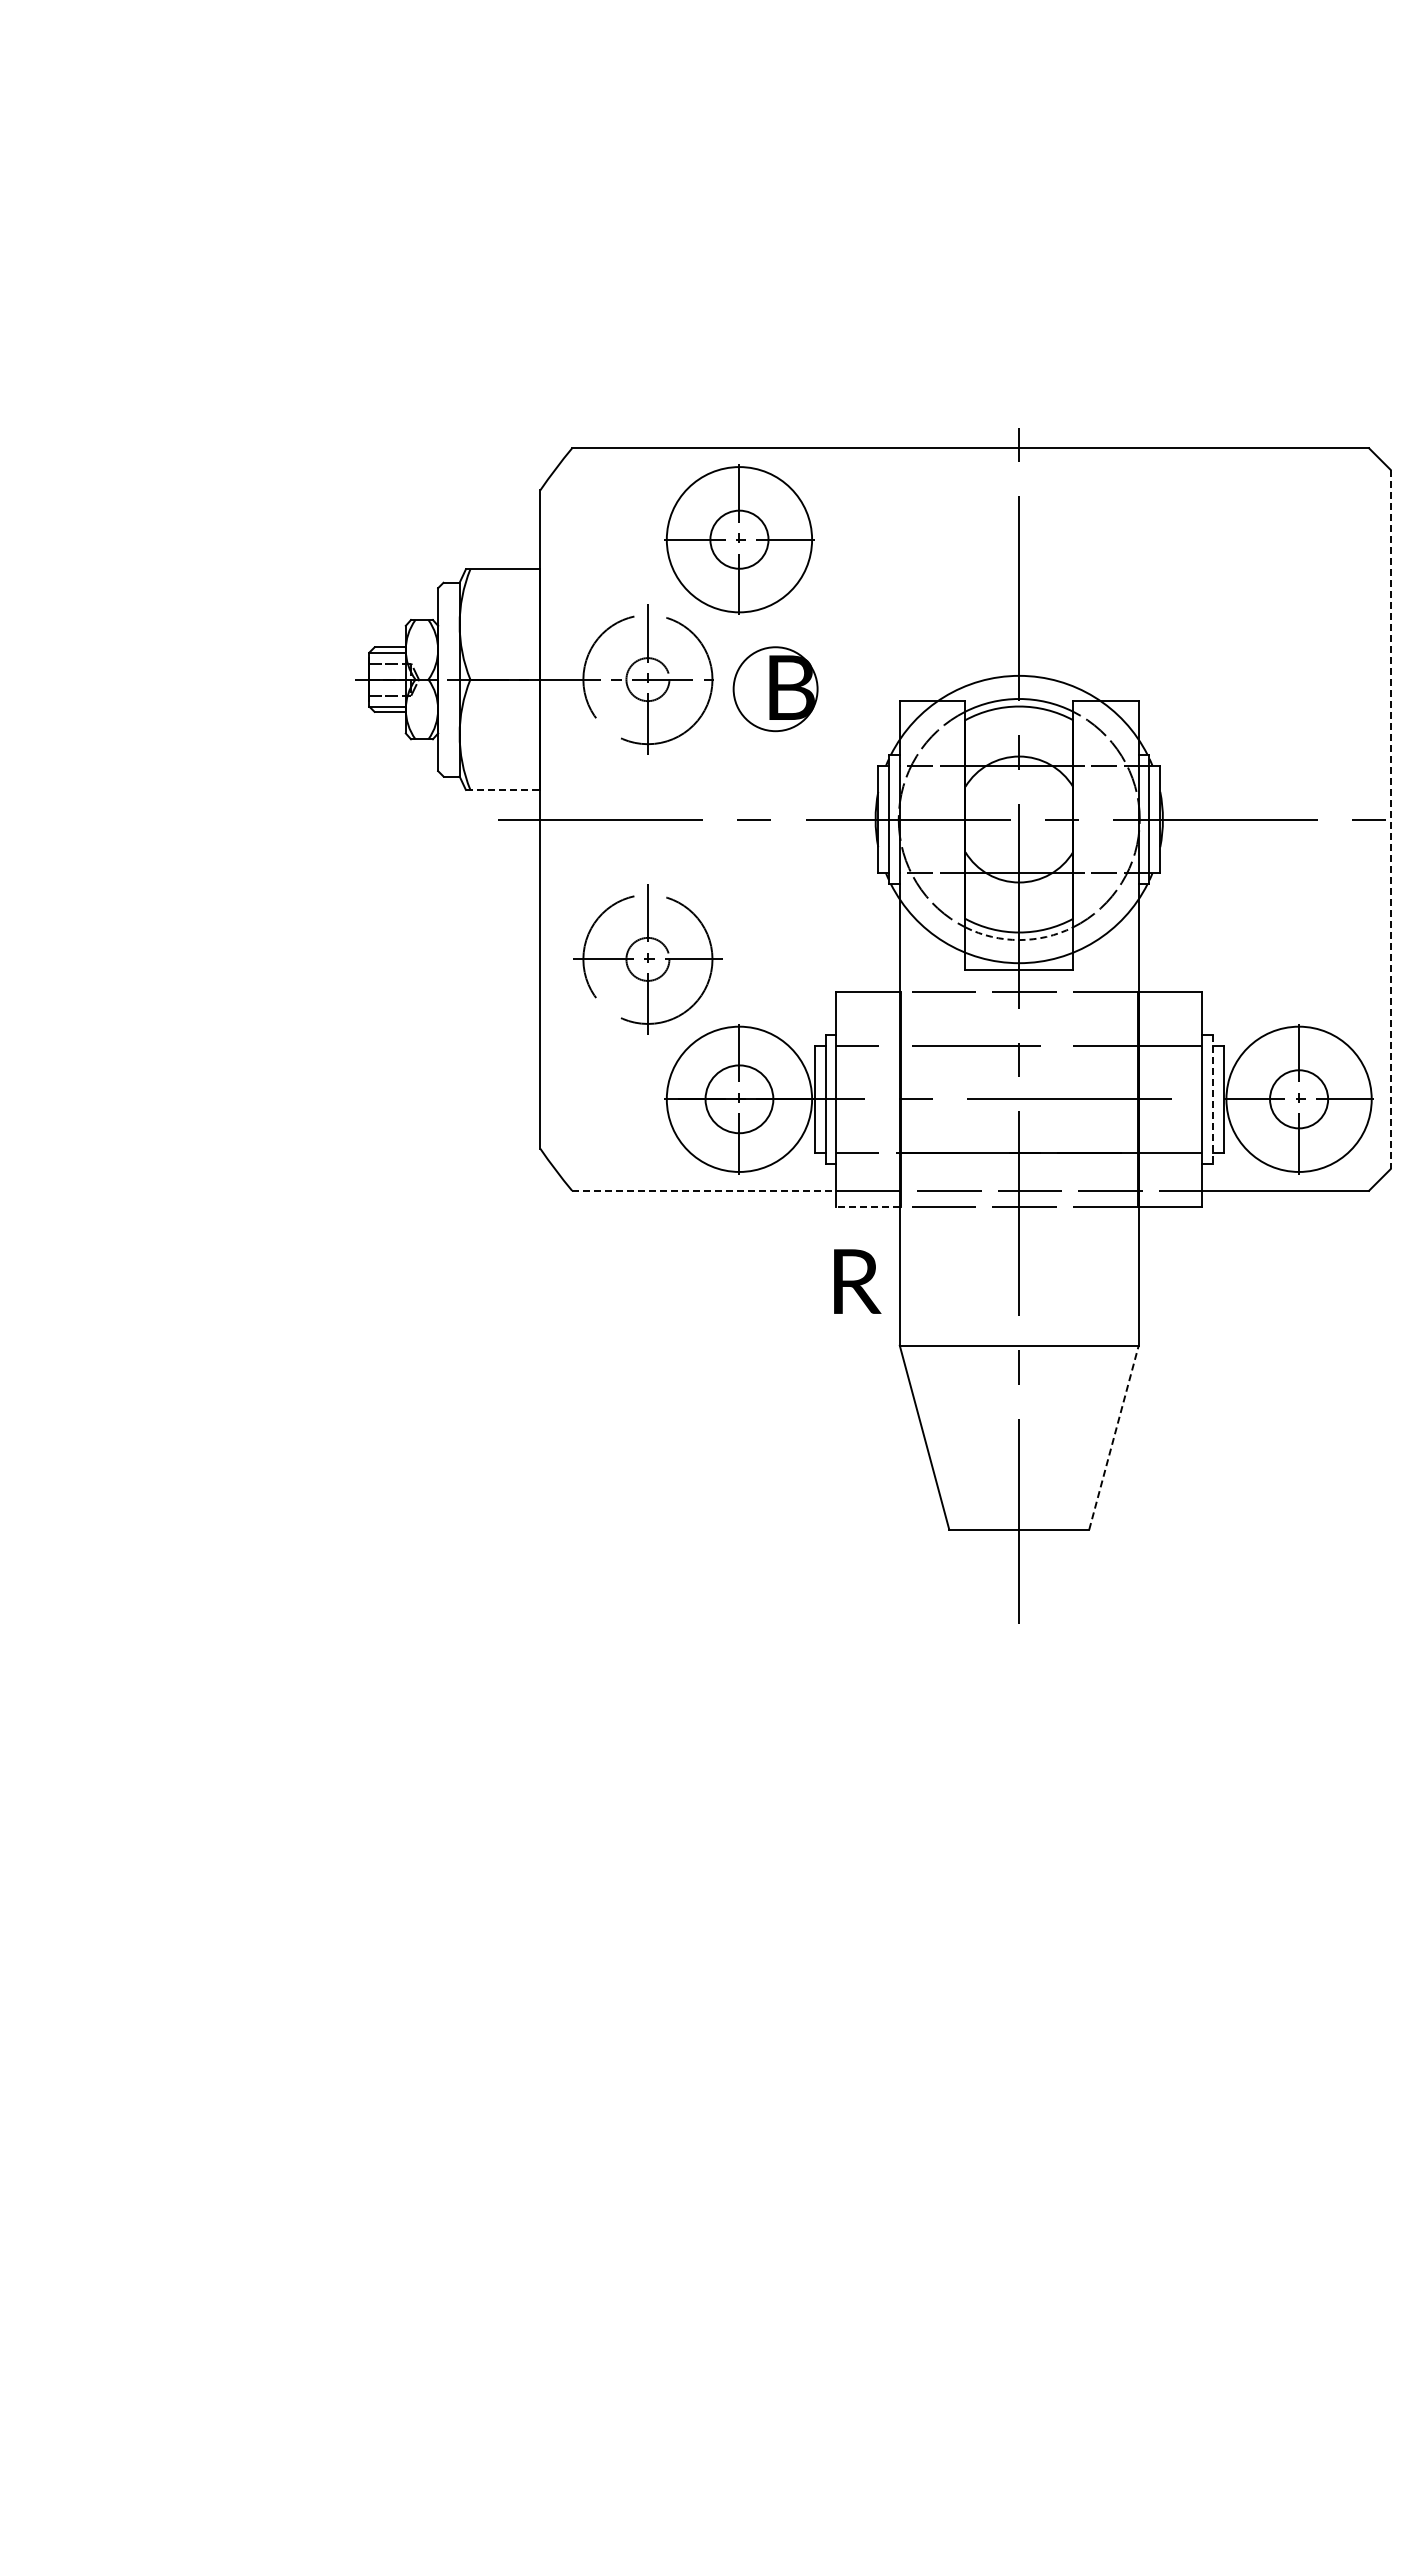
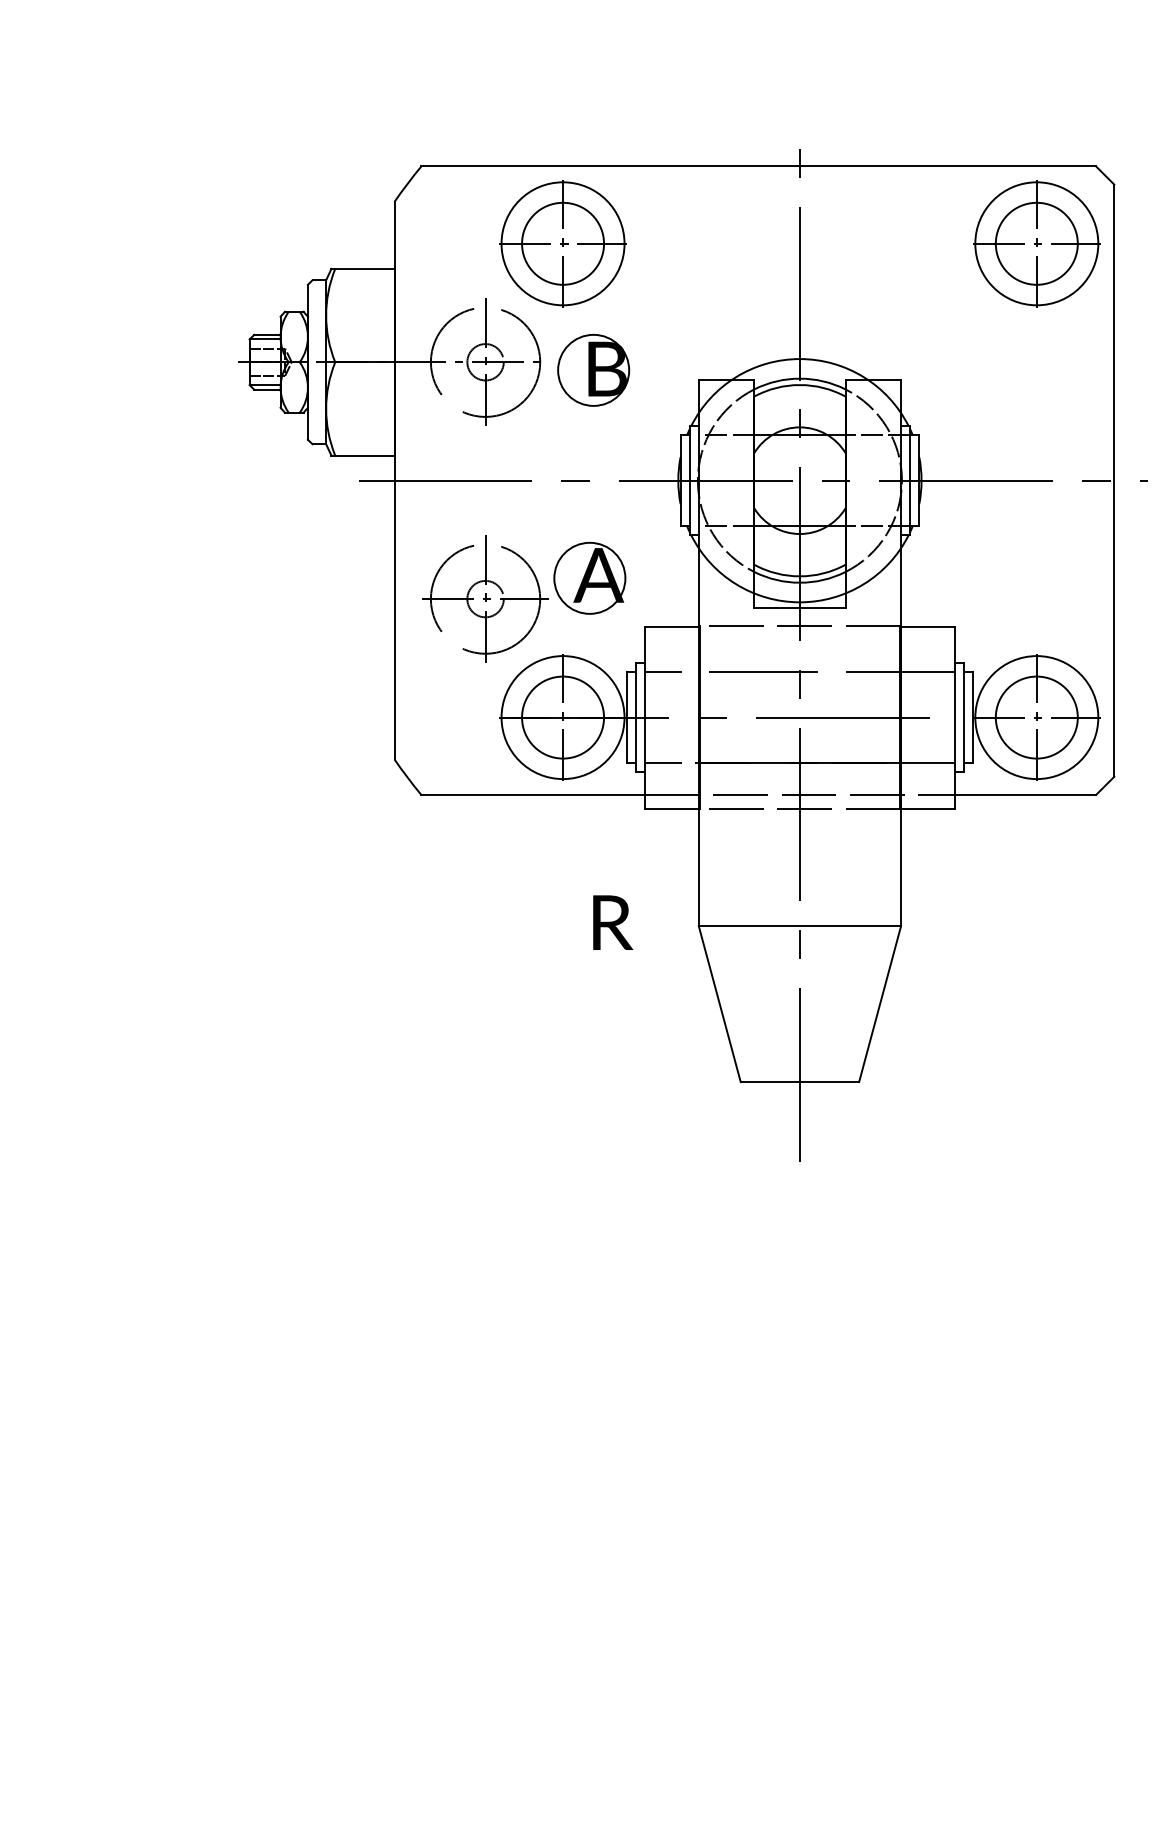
circle: (739, 539) -> (563, 243), size x1.67
part: (1298, 539) -> (1036, 243), added
line: (503, 789) -> (363, 455), dashed -> solid
line: (1390, 819) -> (1114, 480), dashed -> solid
part: (770, 934) -> (589, 578), added
arc: (1019, 940) -> (800, 583), dashed -> solid
circle: (739, 1098) -> (563, 716), size x1.43
circle: (1298, 1098) -> (1036, 716), size x1.67
line: (1212, 1099) -> (963, 717), dashed -> solid
line: (704, 1190) -> (533, 794), dashed -> solid
line: (868, 1206) -> (672, 808), dashed -> solid
text: (857, 1281) -> (613, 922), moved
line: (1114, 1437) -> (880, 1003), dashed -> solid

